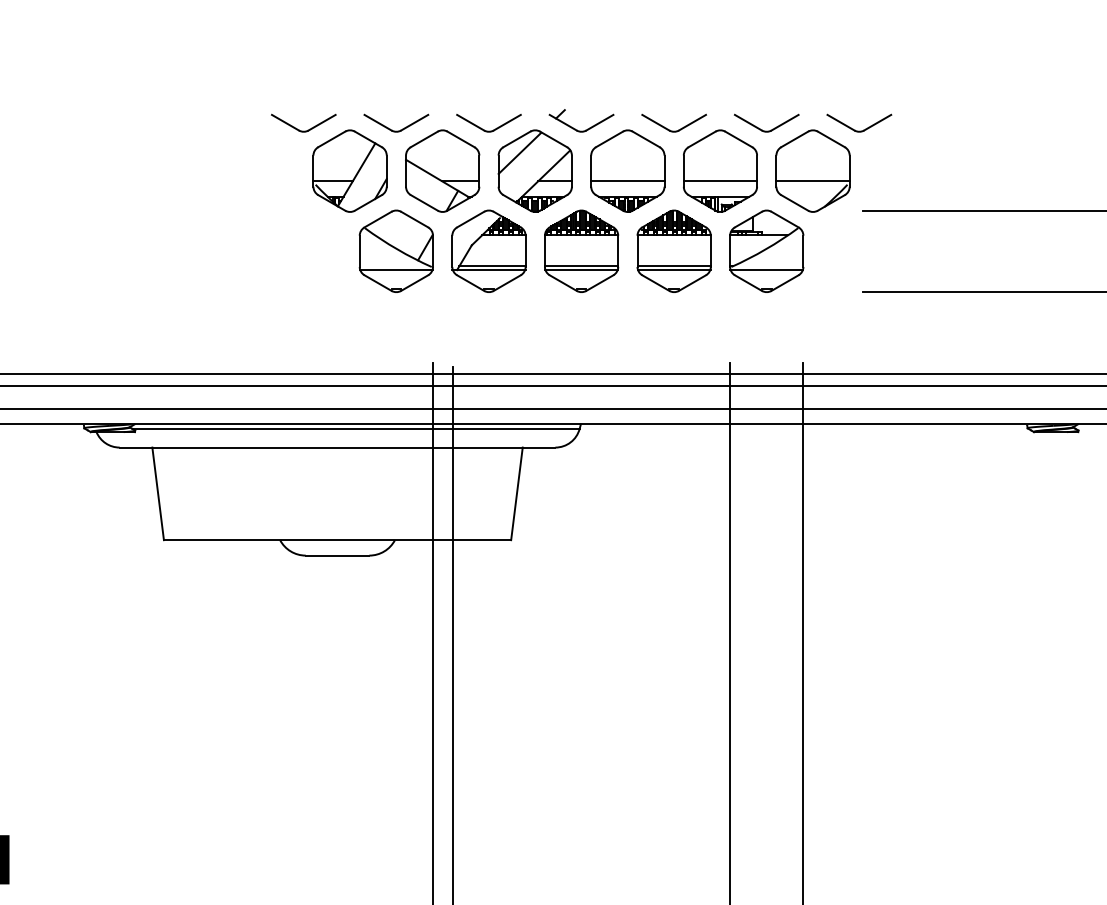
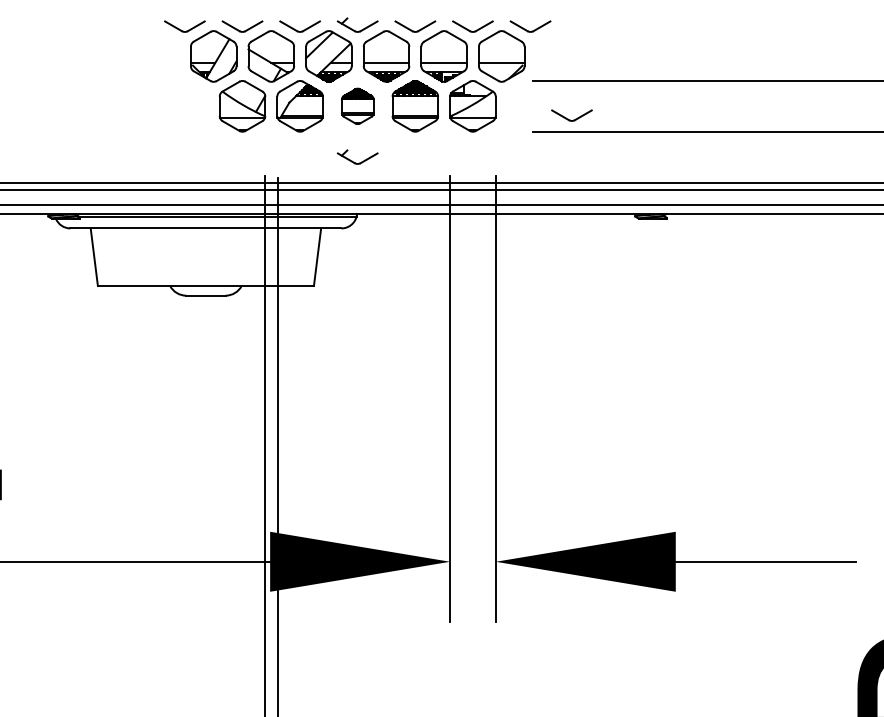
part: (581, 251) -> (357, 106), size x0.7
part: (925, 266) -> (571, 115), added
part: (581, 331) -> (357, 156), added

